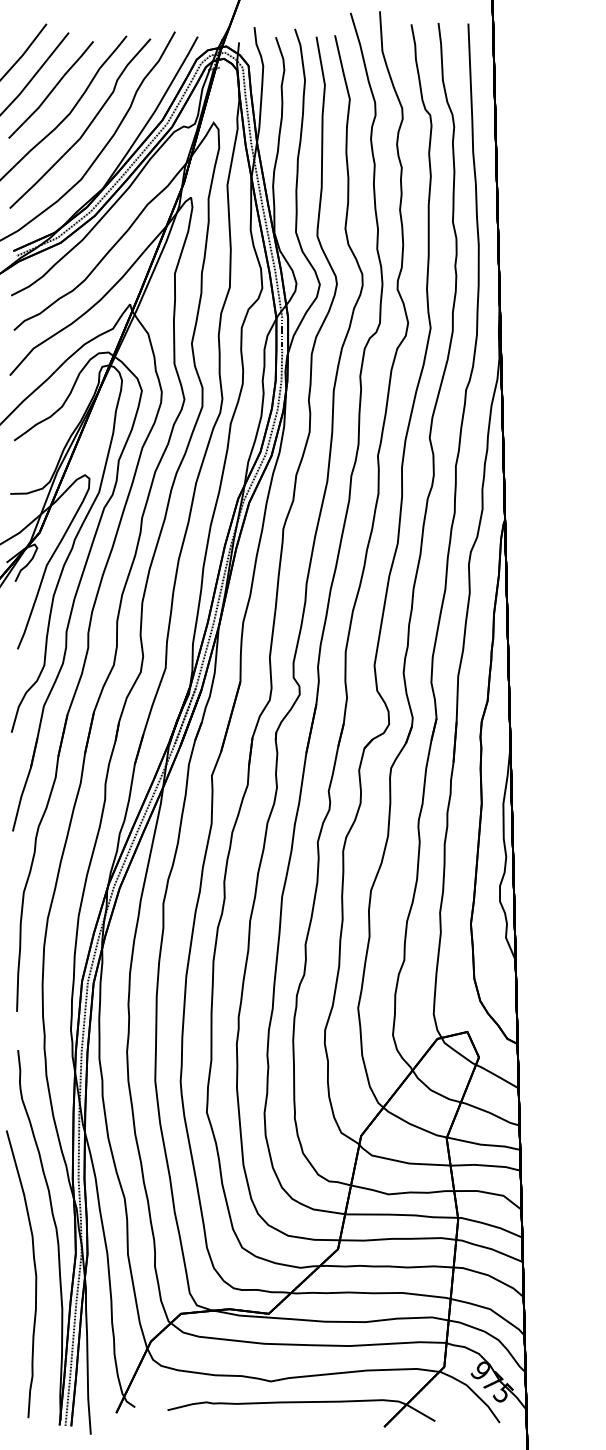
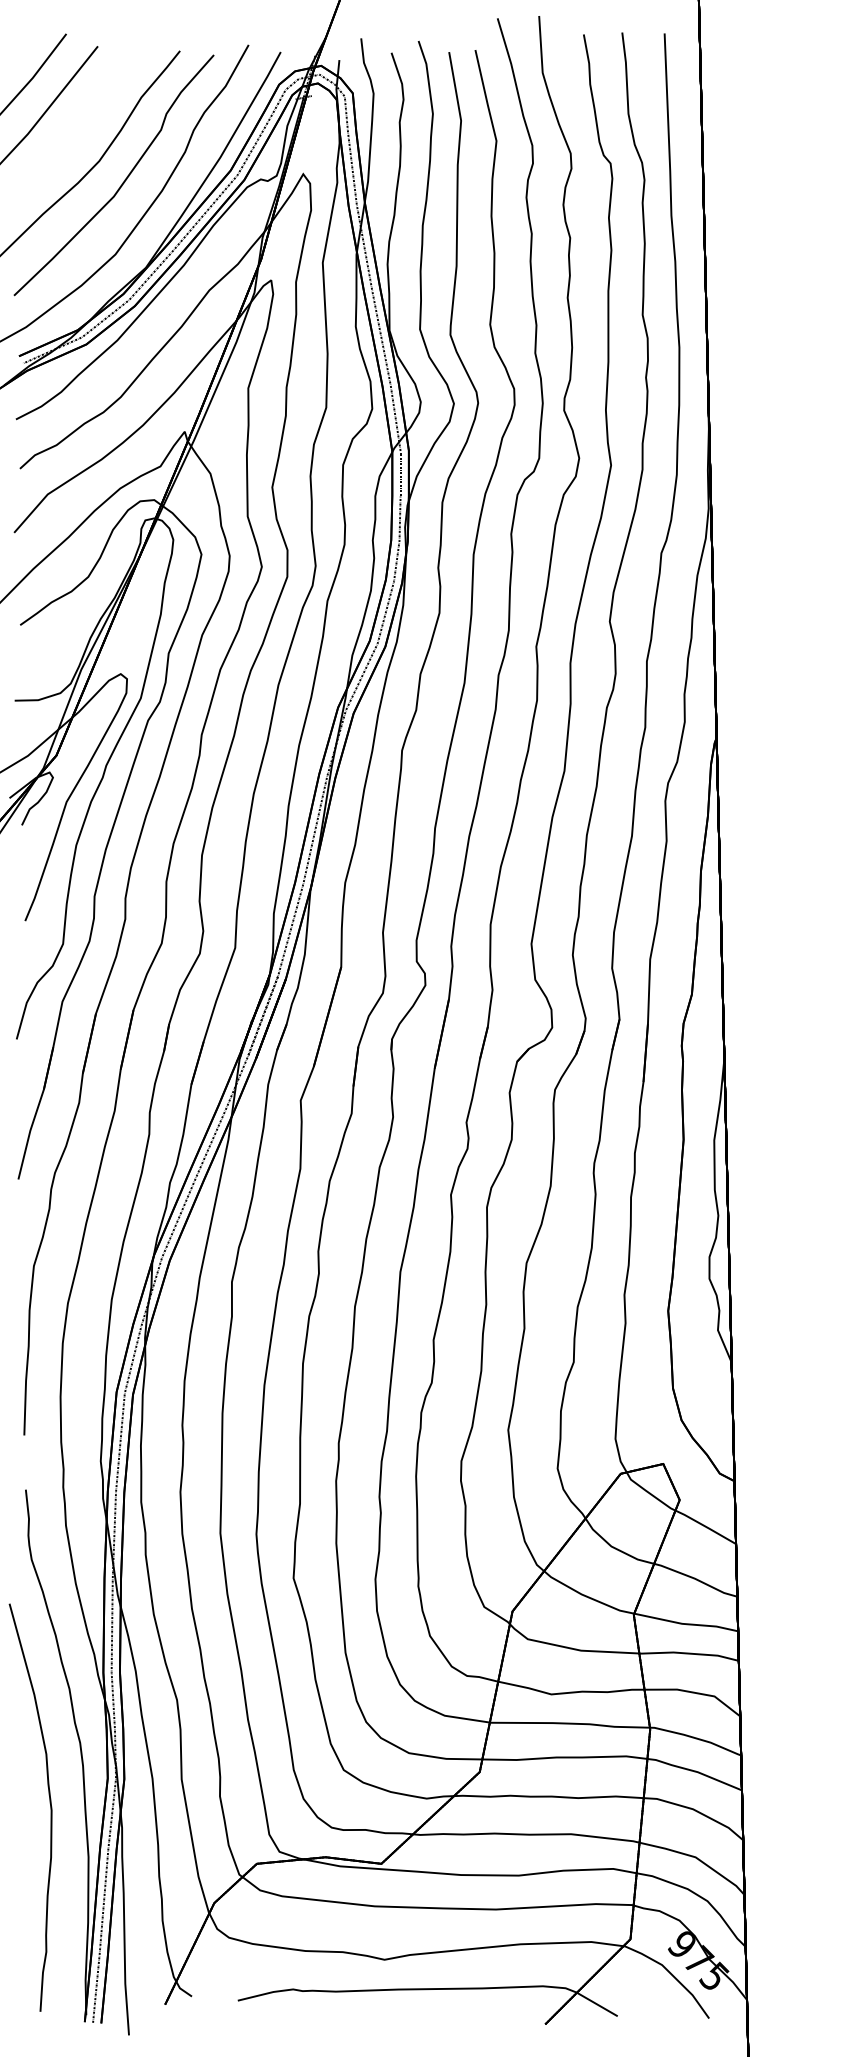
line: (51, 89) -> (73, 127), removed

